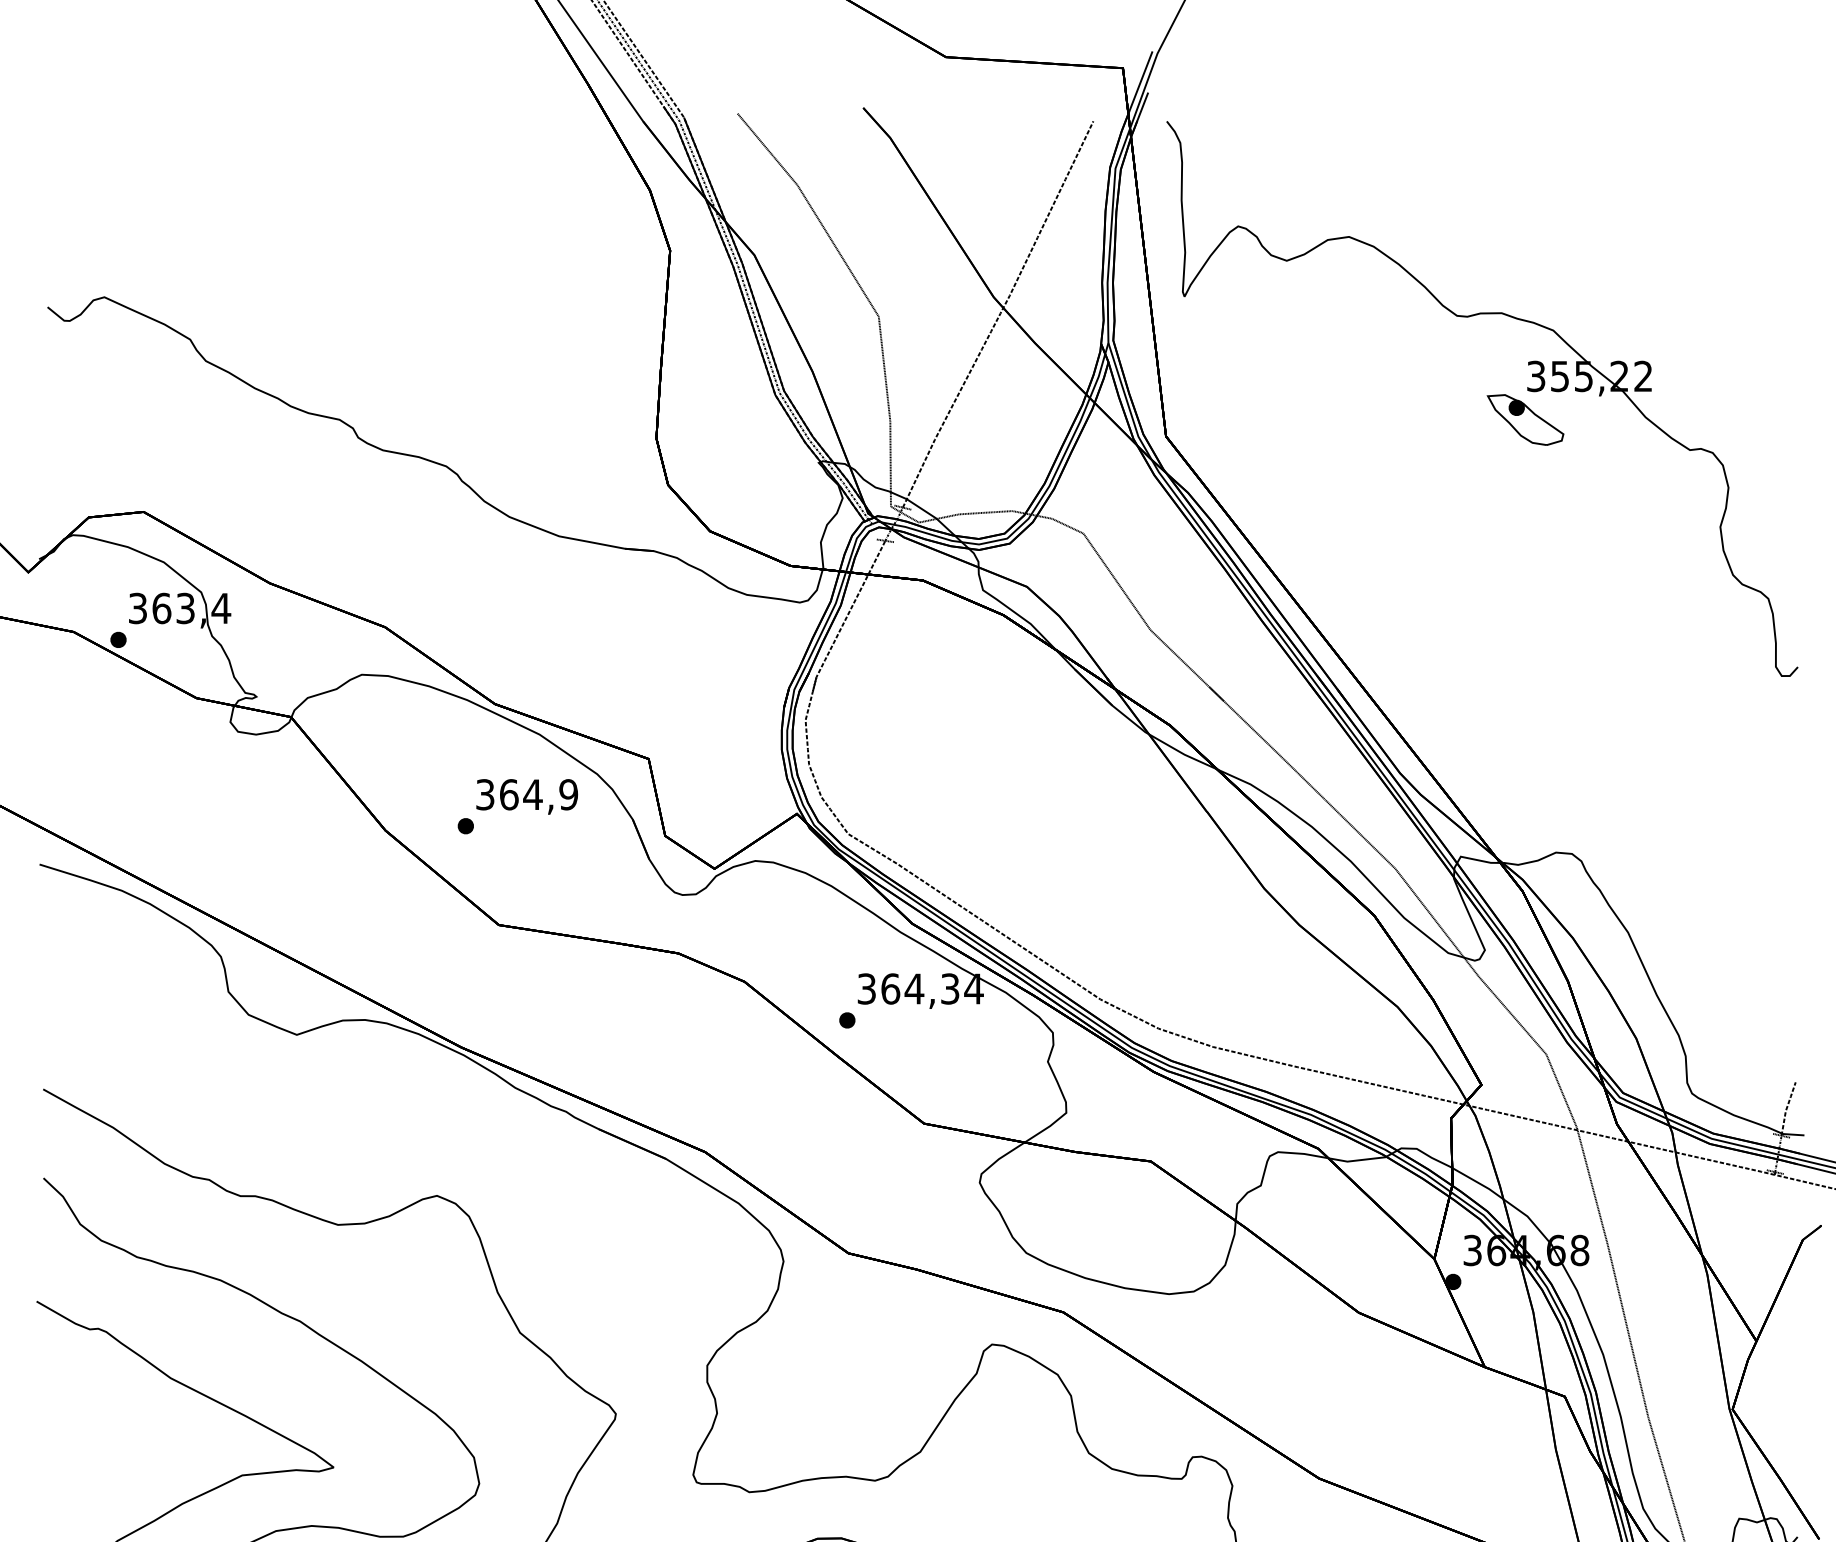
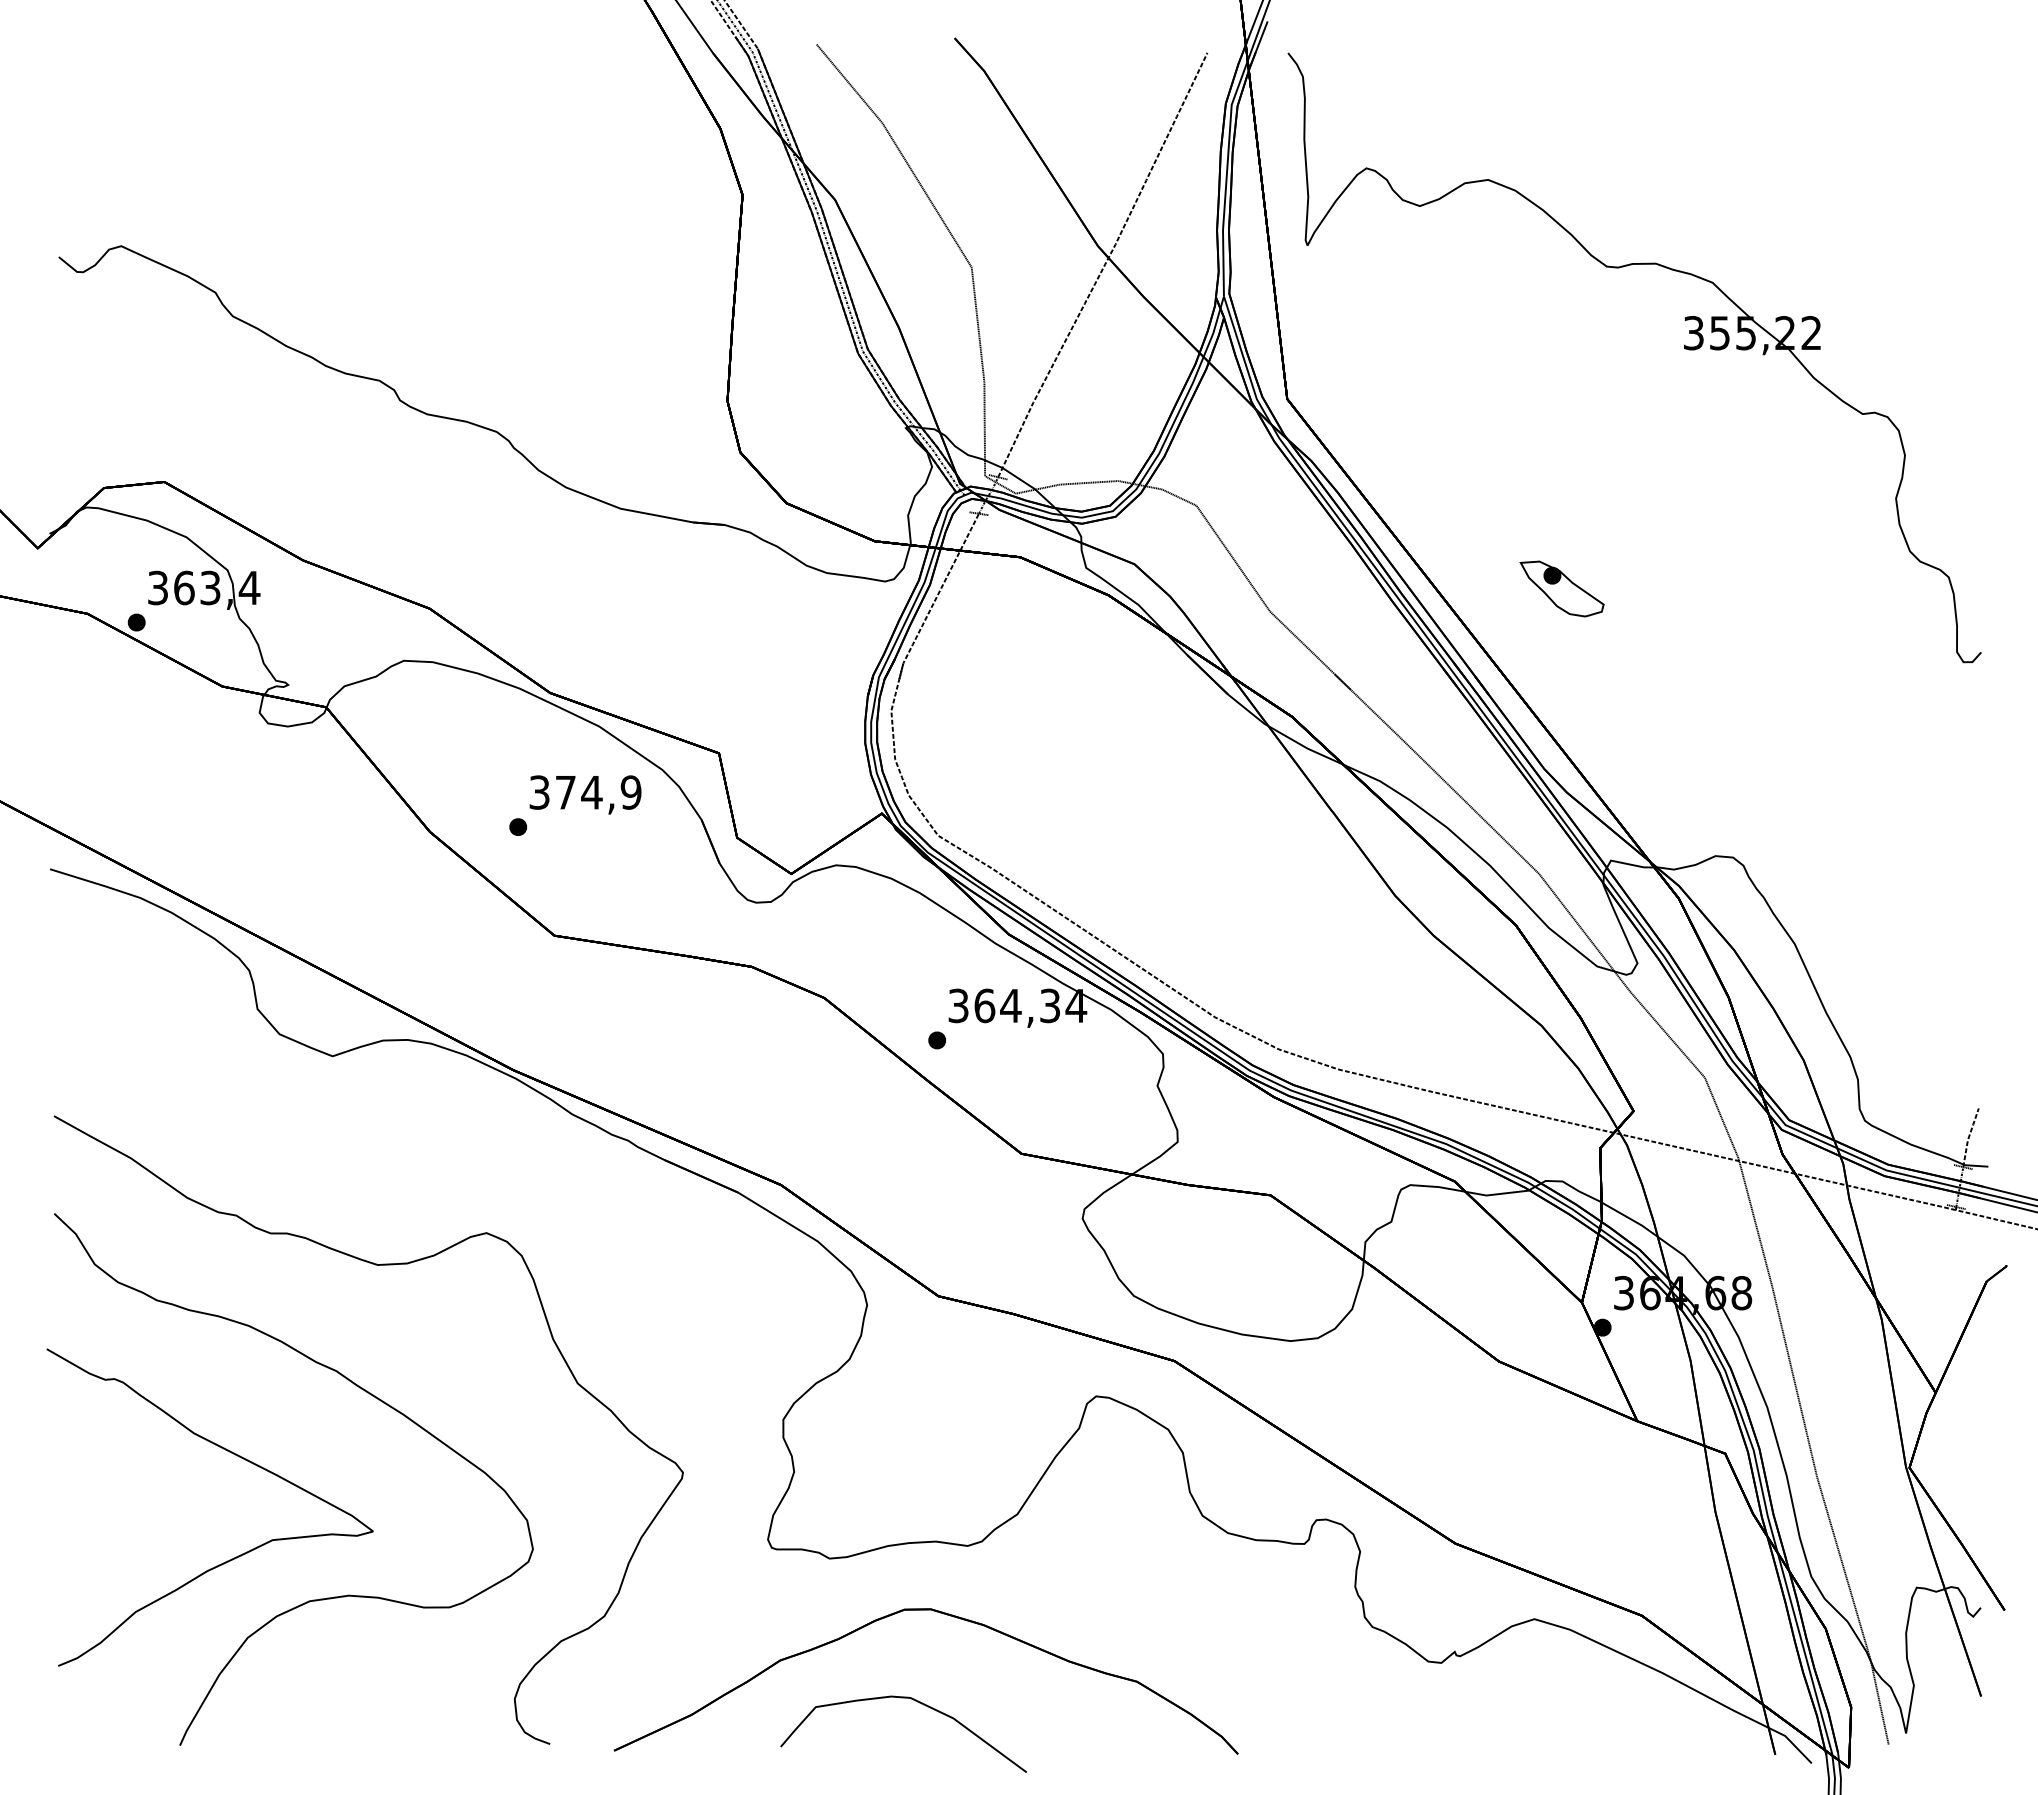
part: (1525, 419) -> (1561, 588), moved
text: (508, 794) -> (565, 792), 364,9 -> 374,9

